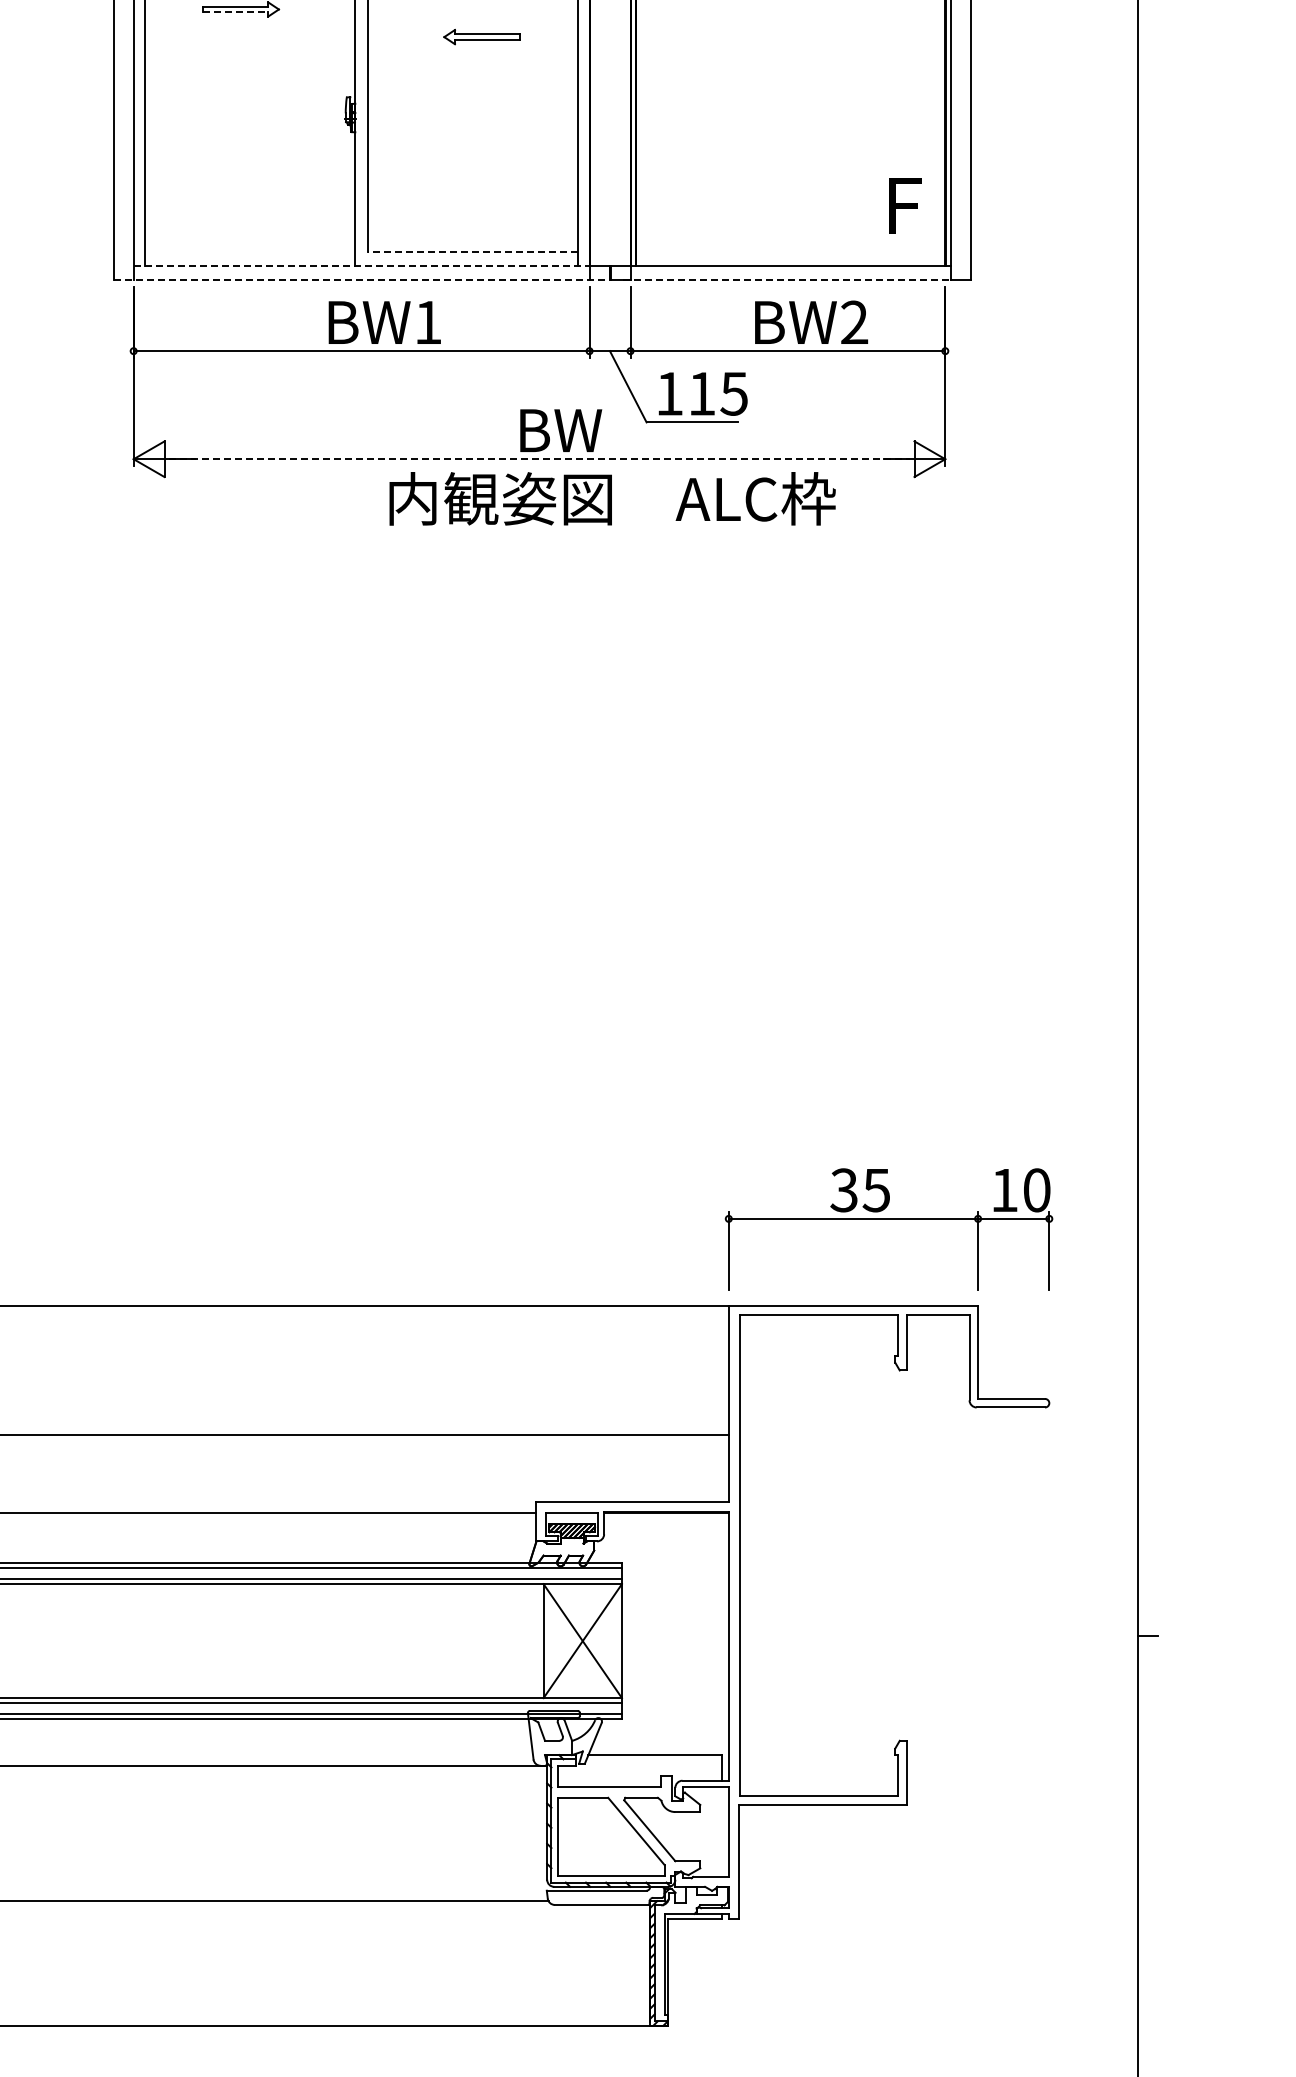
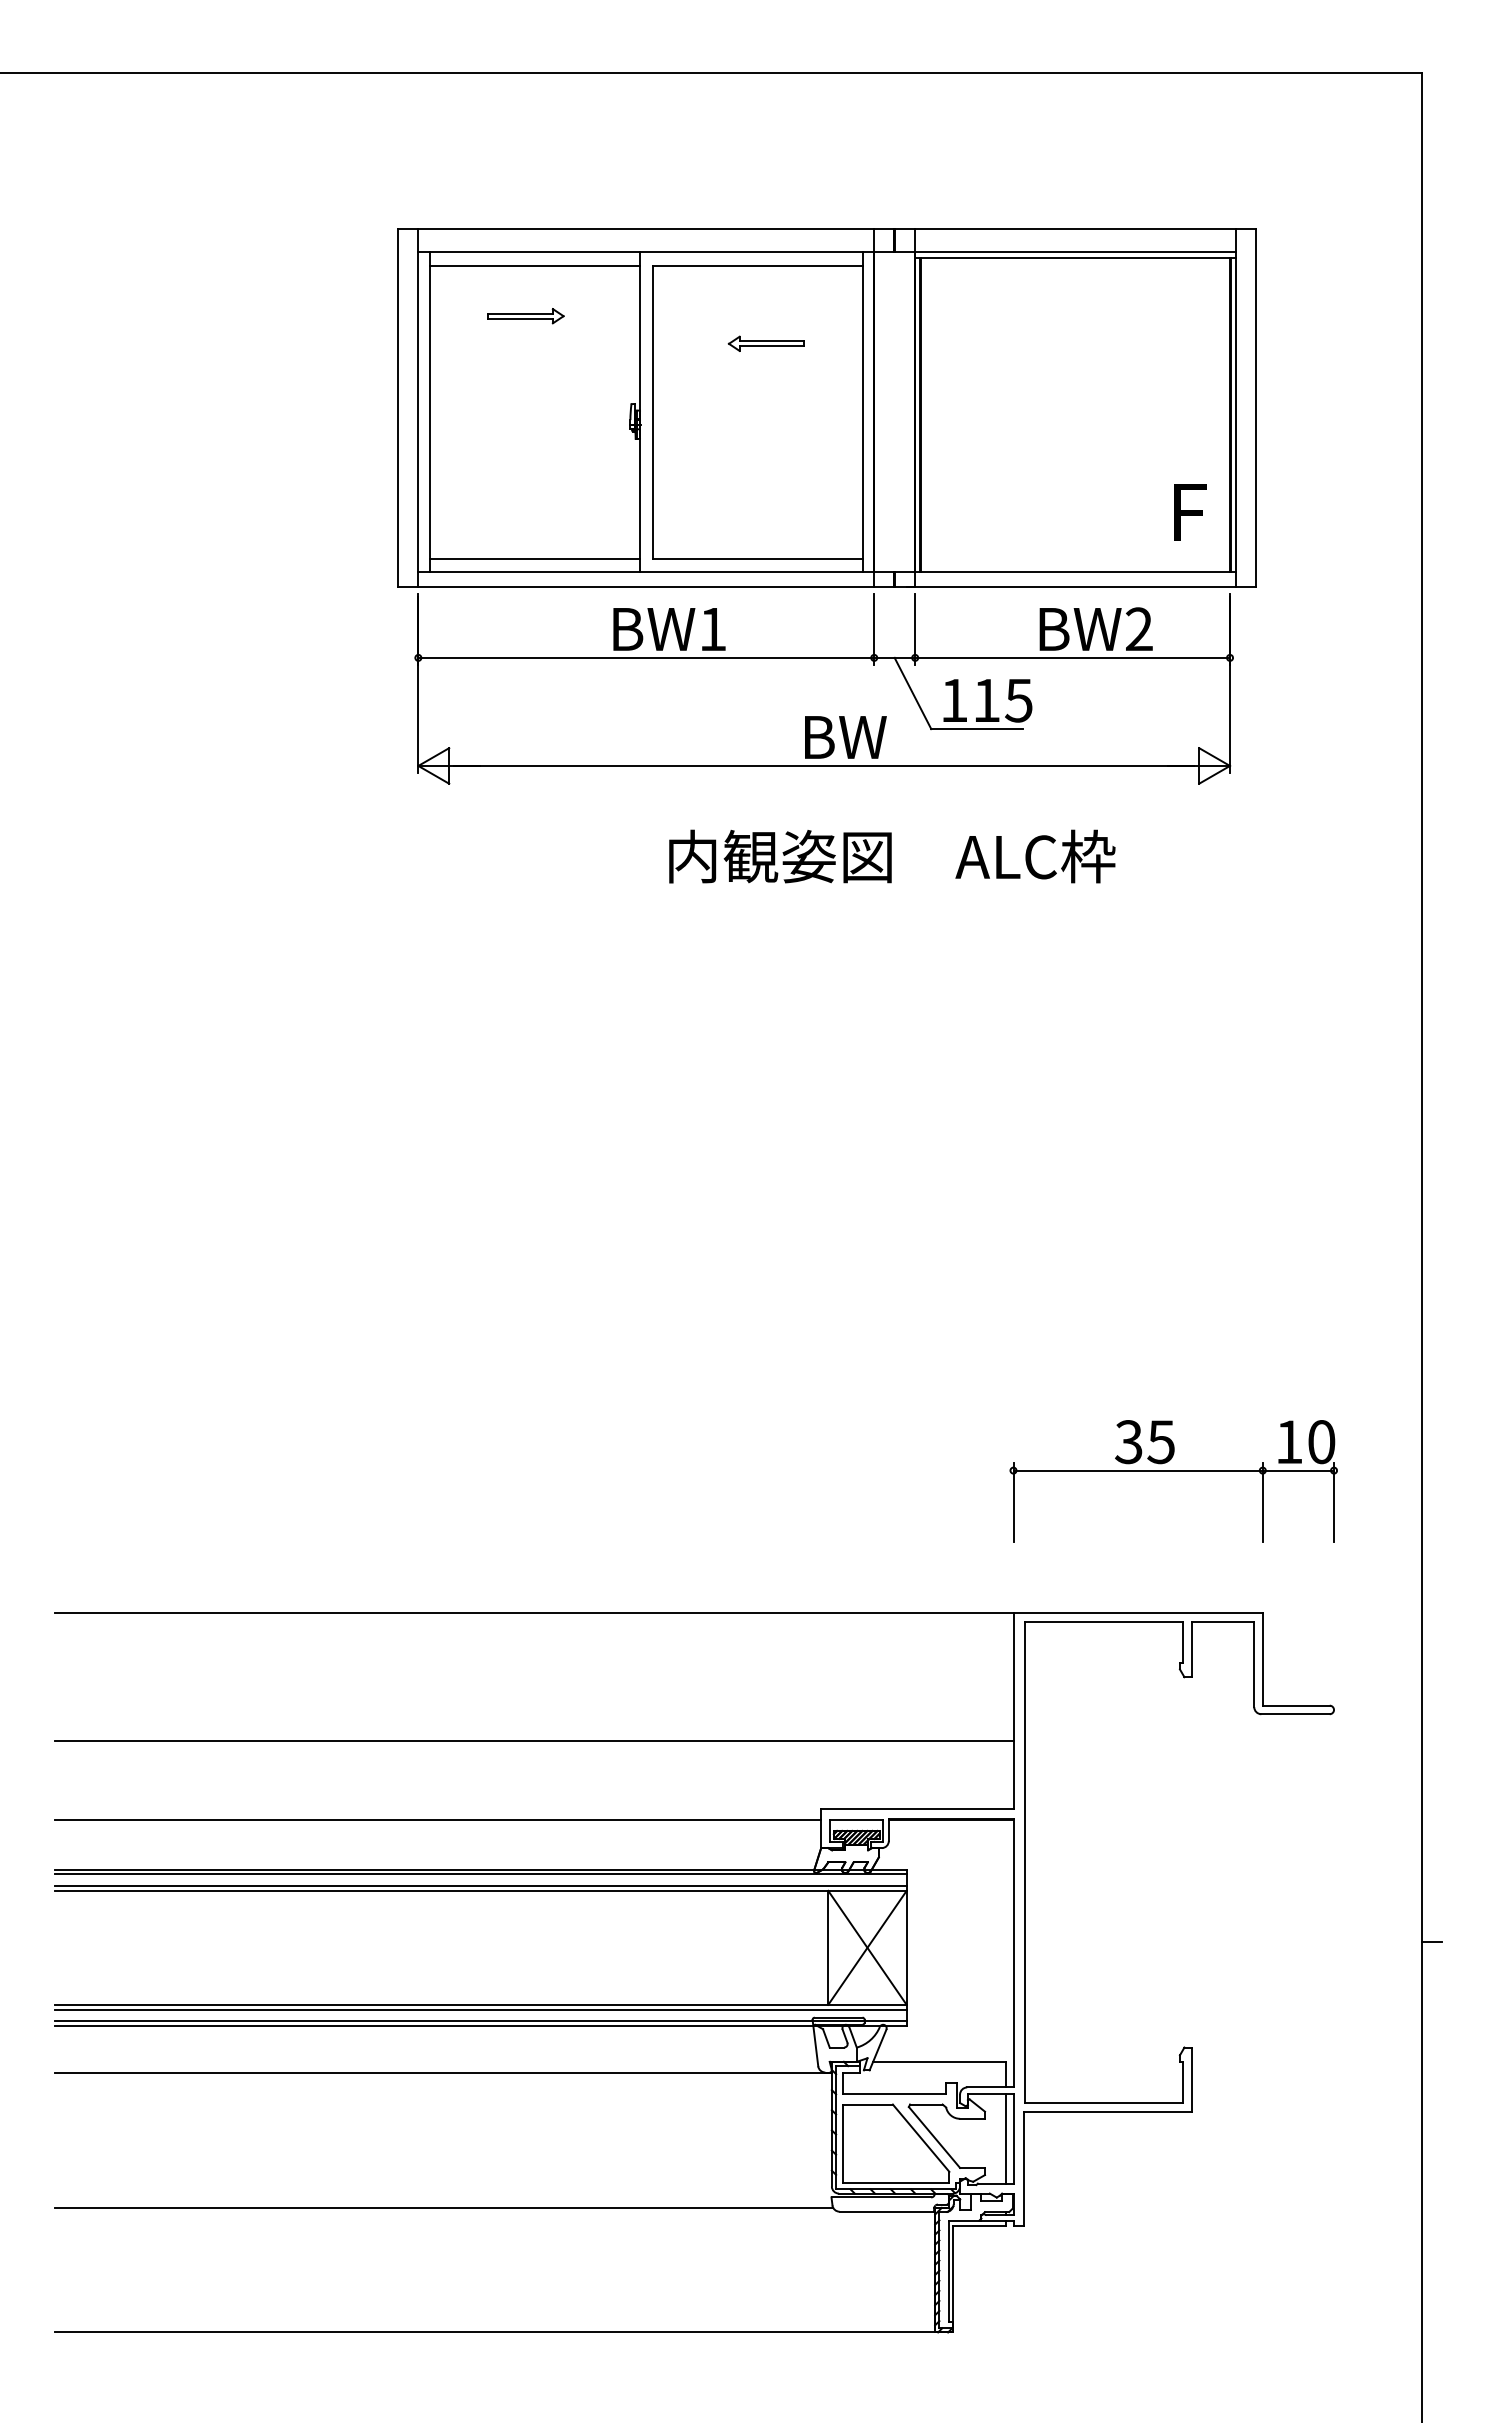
line: (235, 11) -> (520, 318), dashed -> solid
line: (249, 251) -> (534, 558), added
line: (472, 251) -> (757, 558), dashed -> solid
line: (361, 265) -> (646, 572), dashed -> solid
line: (361, 279) -> (646, 586), dashed -> solid
line: (787, 279) -> (1072, 586), dashed -> solid
line: (539, 458) -> (824, 765), dashed -> solid
text: (612, 498) -> (892, 856), moved
part: (888, 1219) -> (1173, 1471), moved
line: (721, 1831) -> (1006, 2138), added

